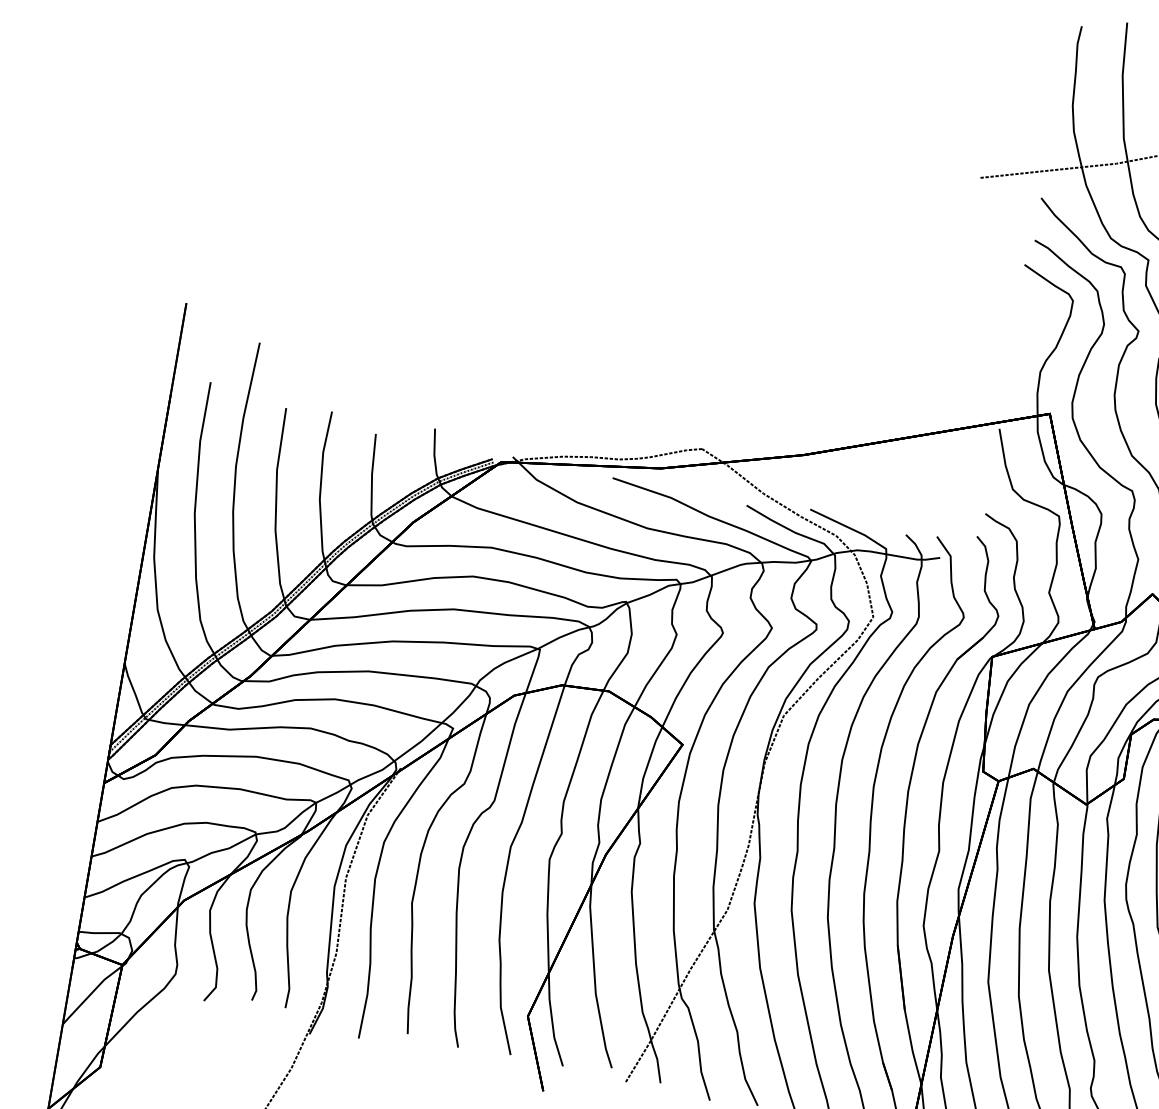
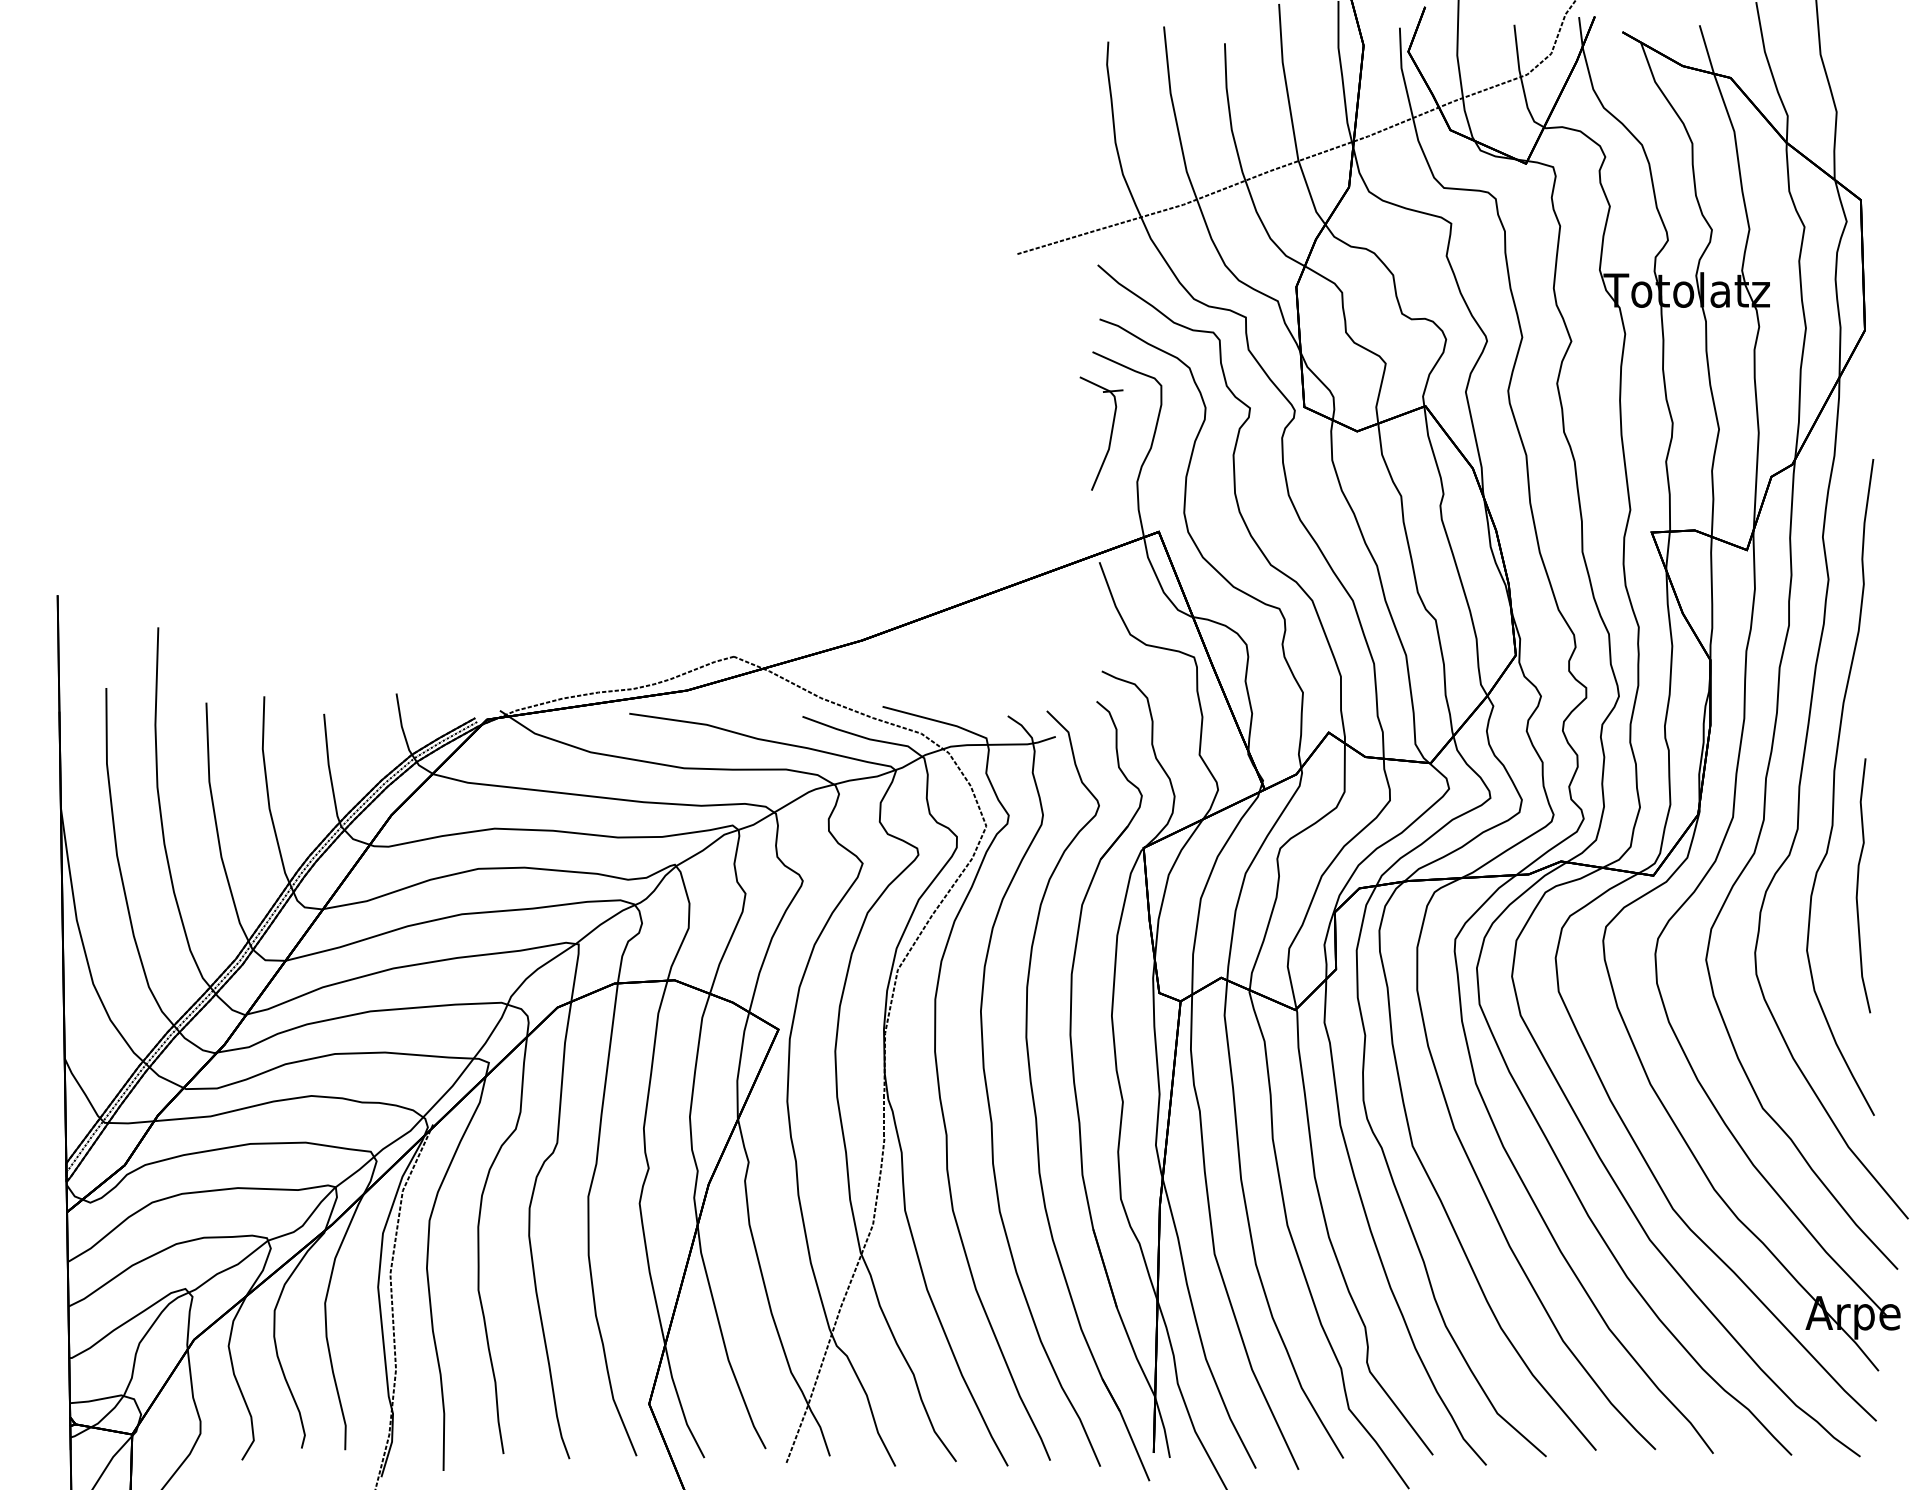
part: (1026, 330) -> (1110, 433), added

